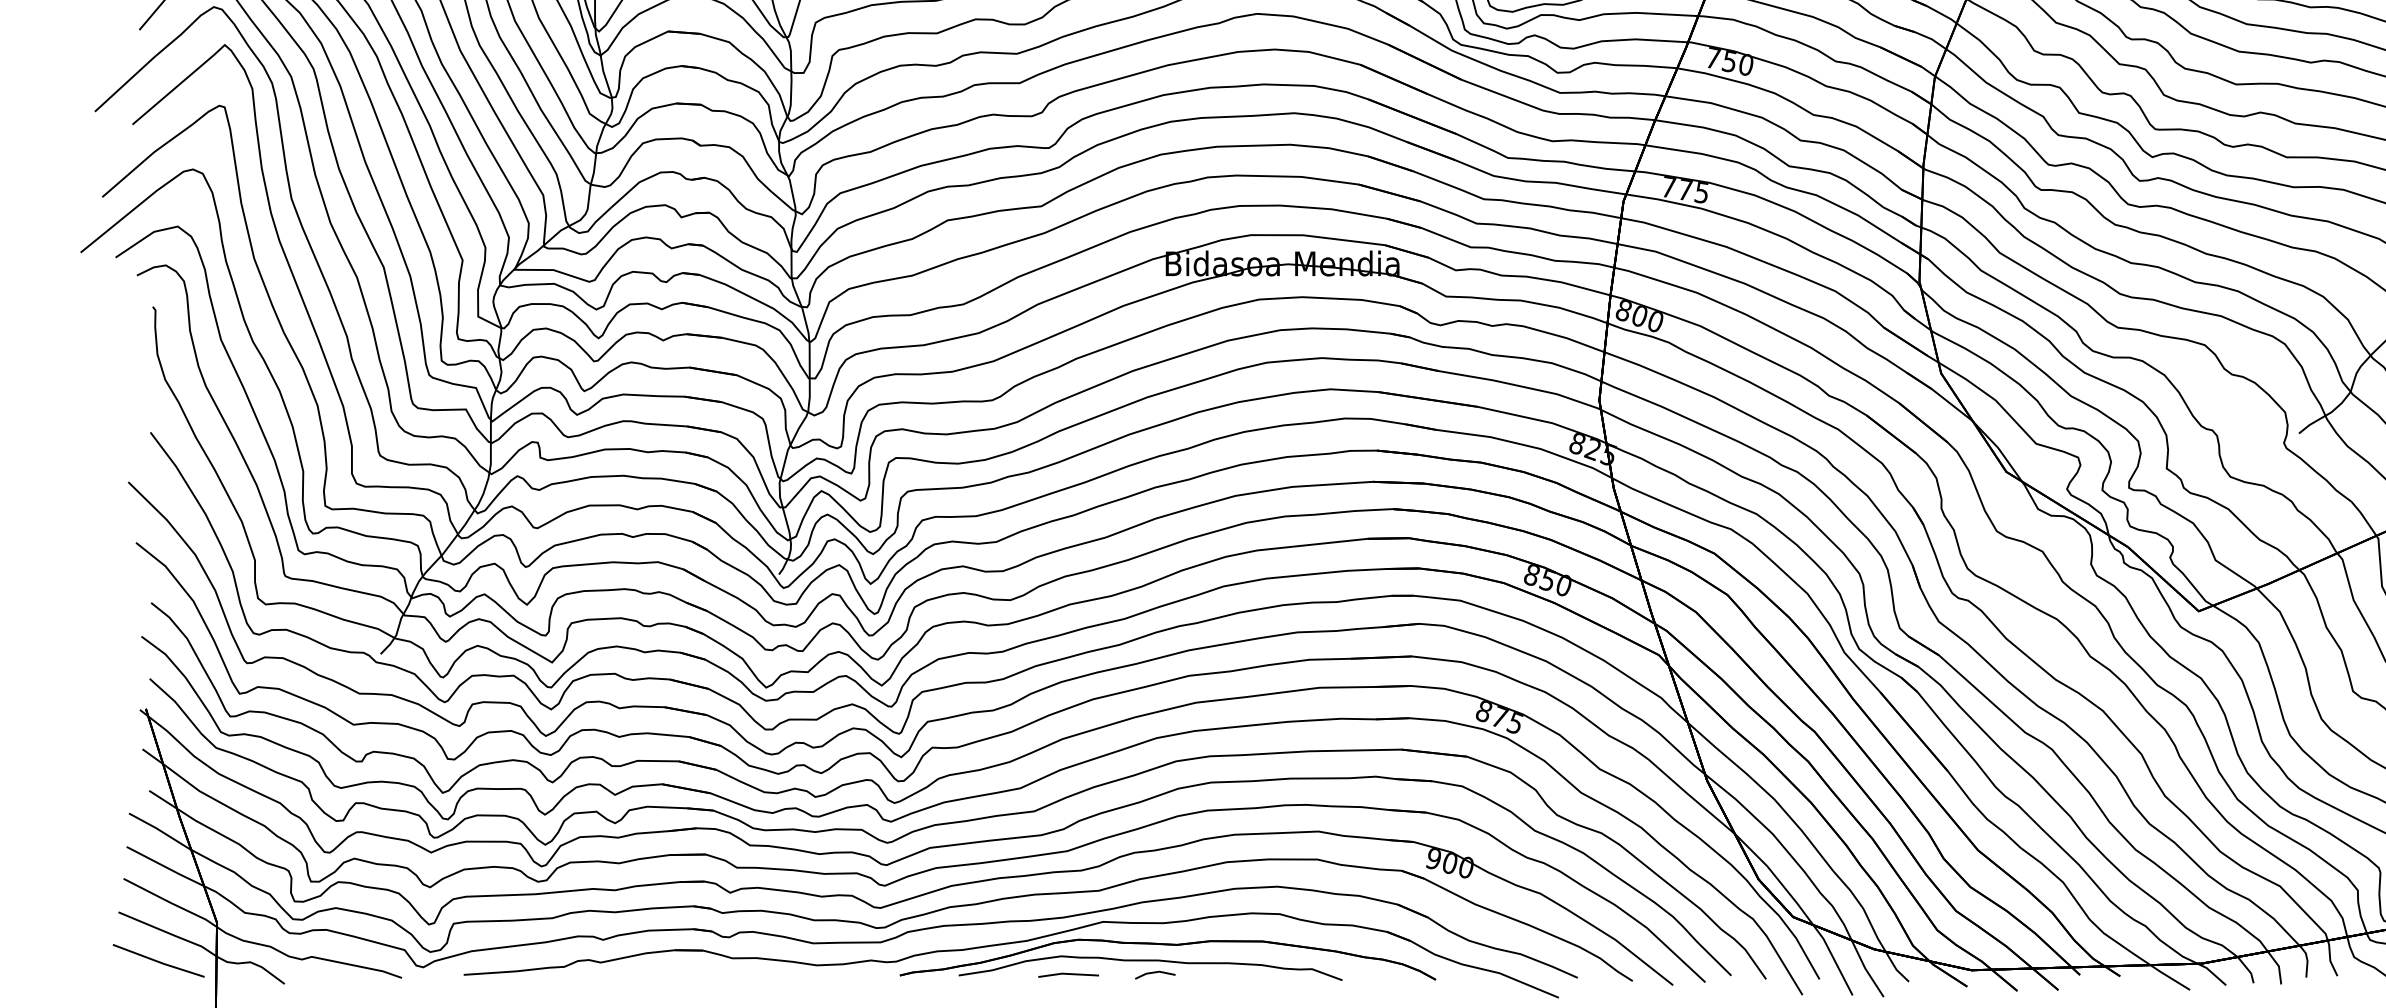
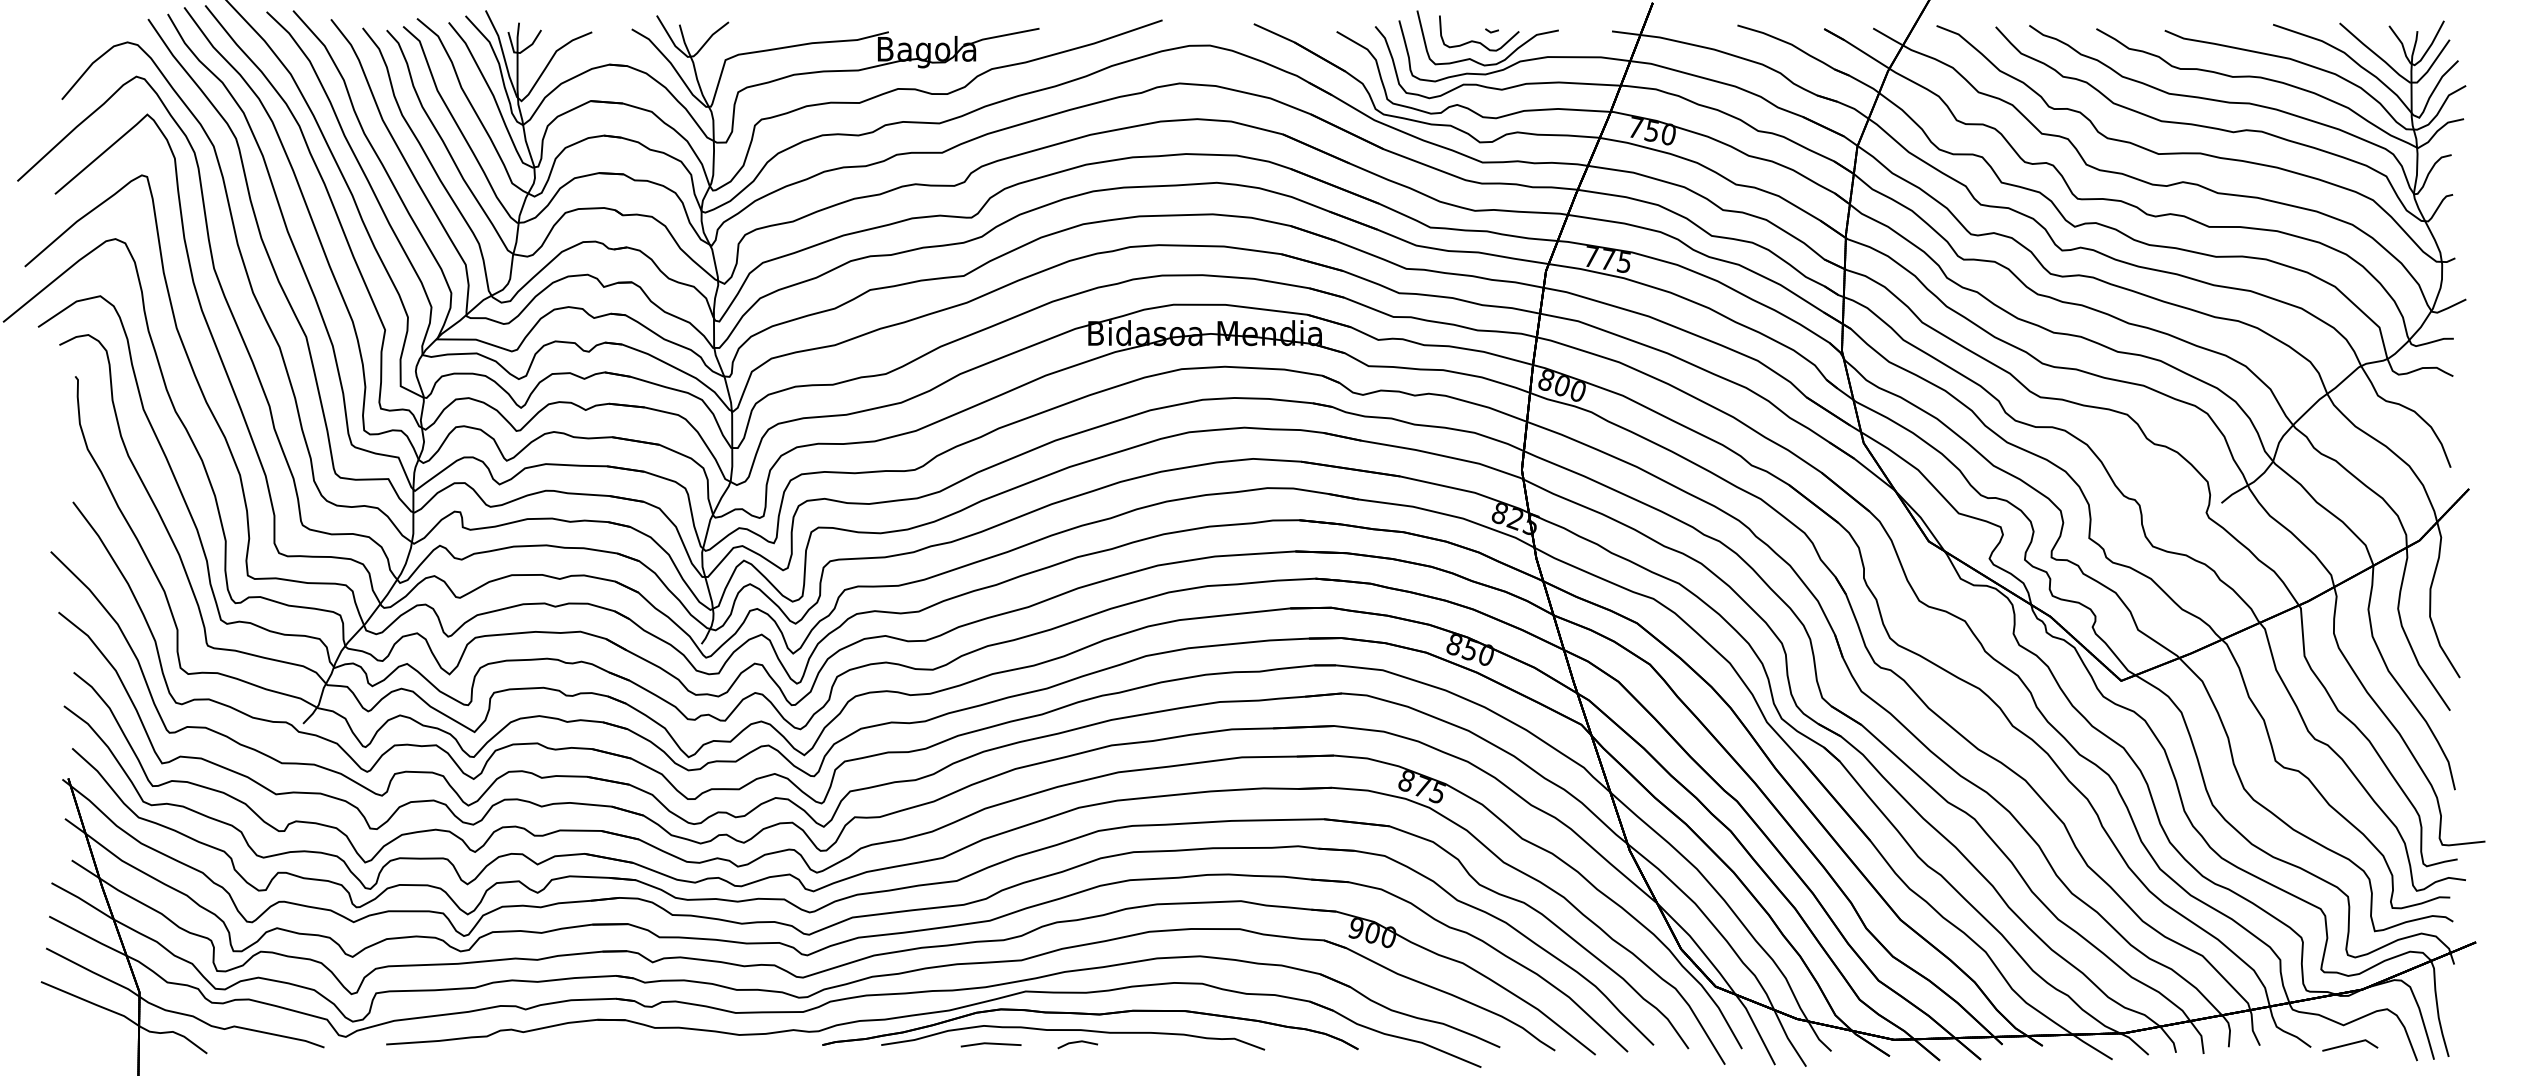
line: (159, 960) -> (81, 1030), removed

